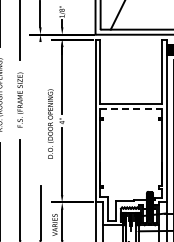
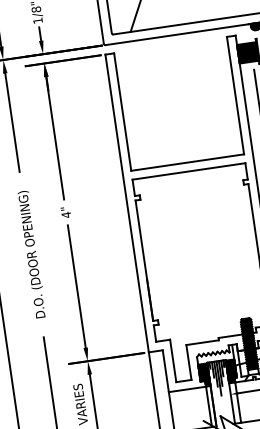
line: (40, 68) -> (12, 121), added
line: (131, 108) -> (189, 170), dashed -> solid
text: (50, 123) -> (31, 253), moved

